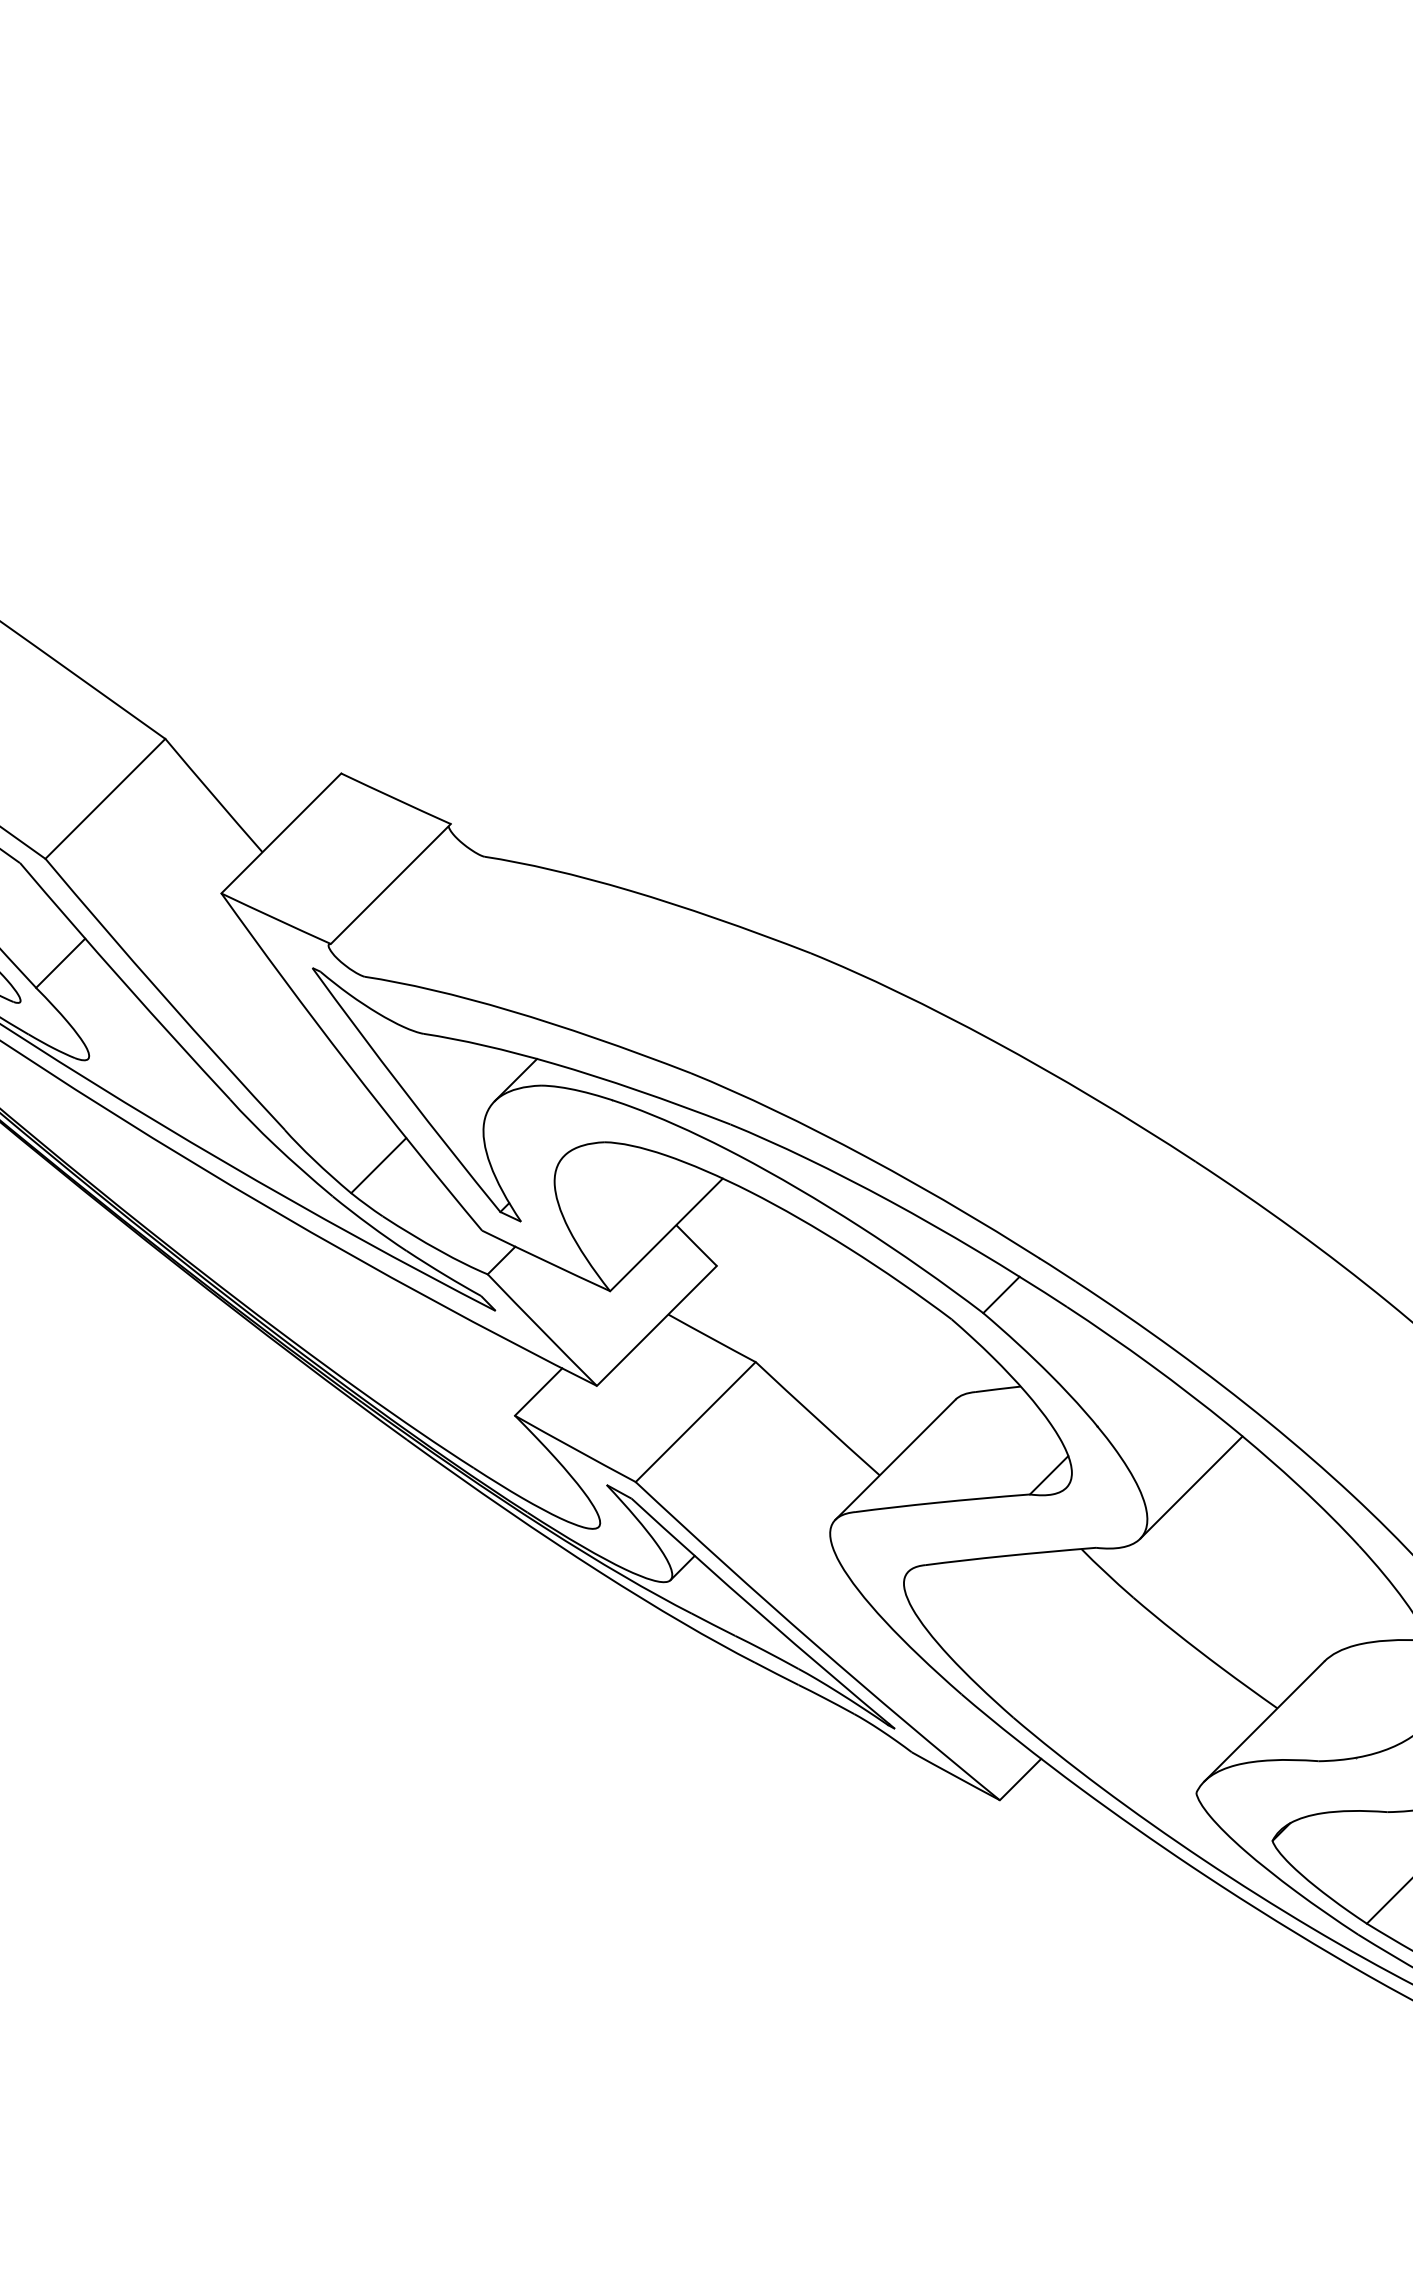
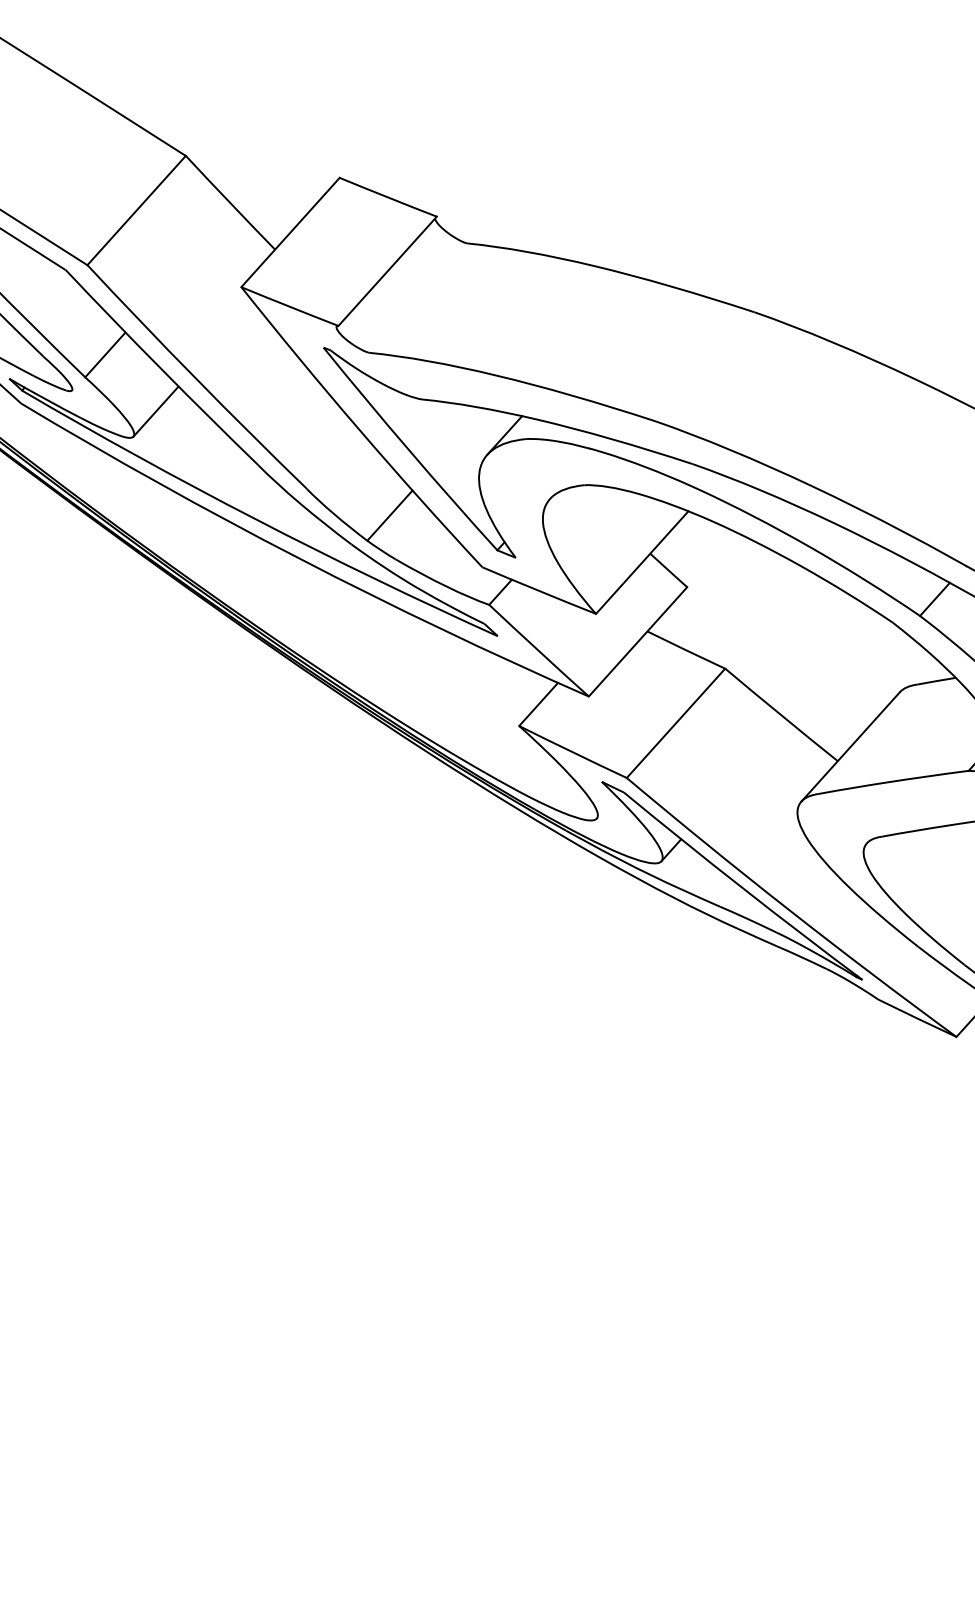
line: (115, 1031) -> (155, 411), added

